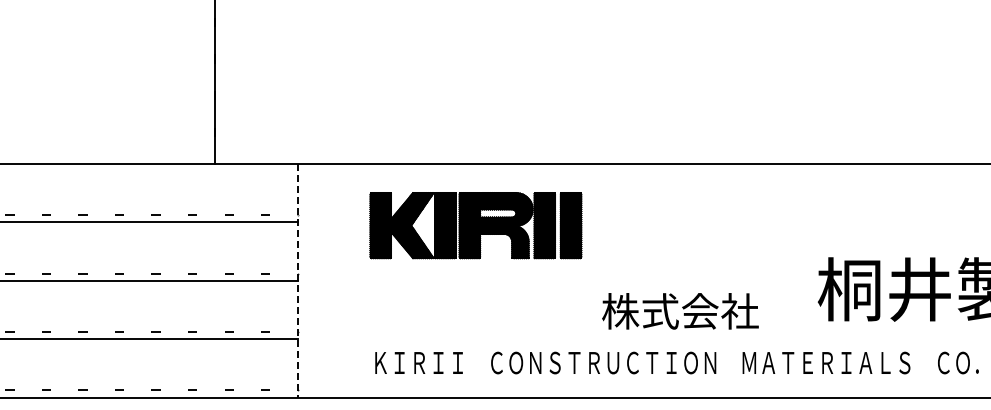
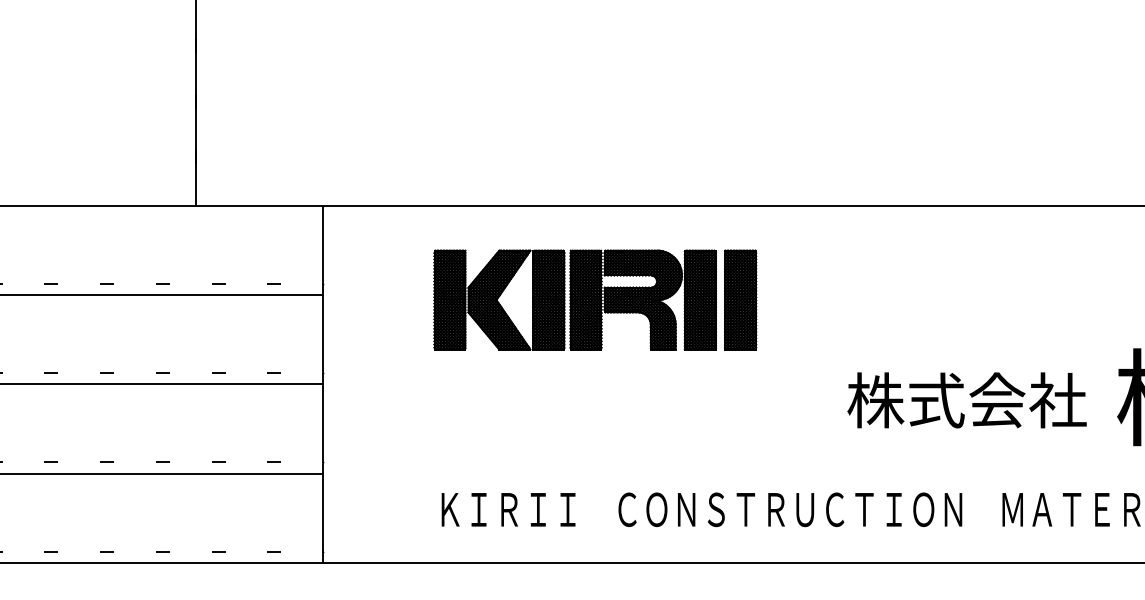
line: (297, 280) -> (323, 383), dashed -> solid
text: (680, 311) -> (967, 400), moved

